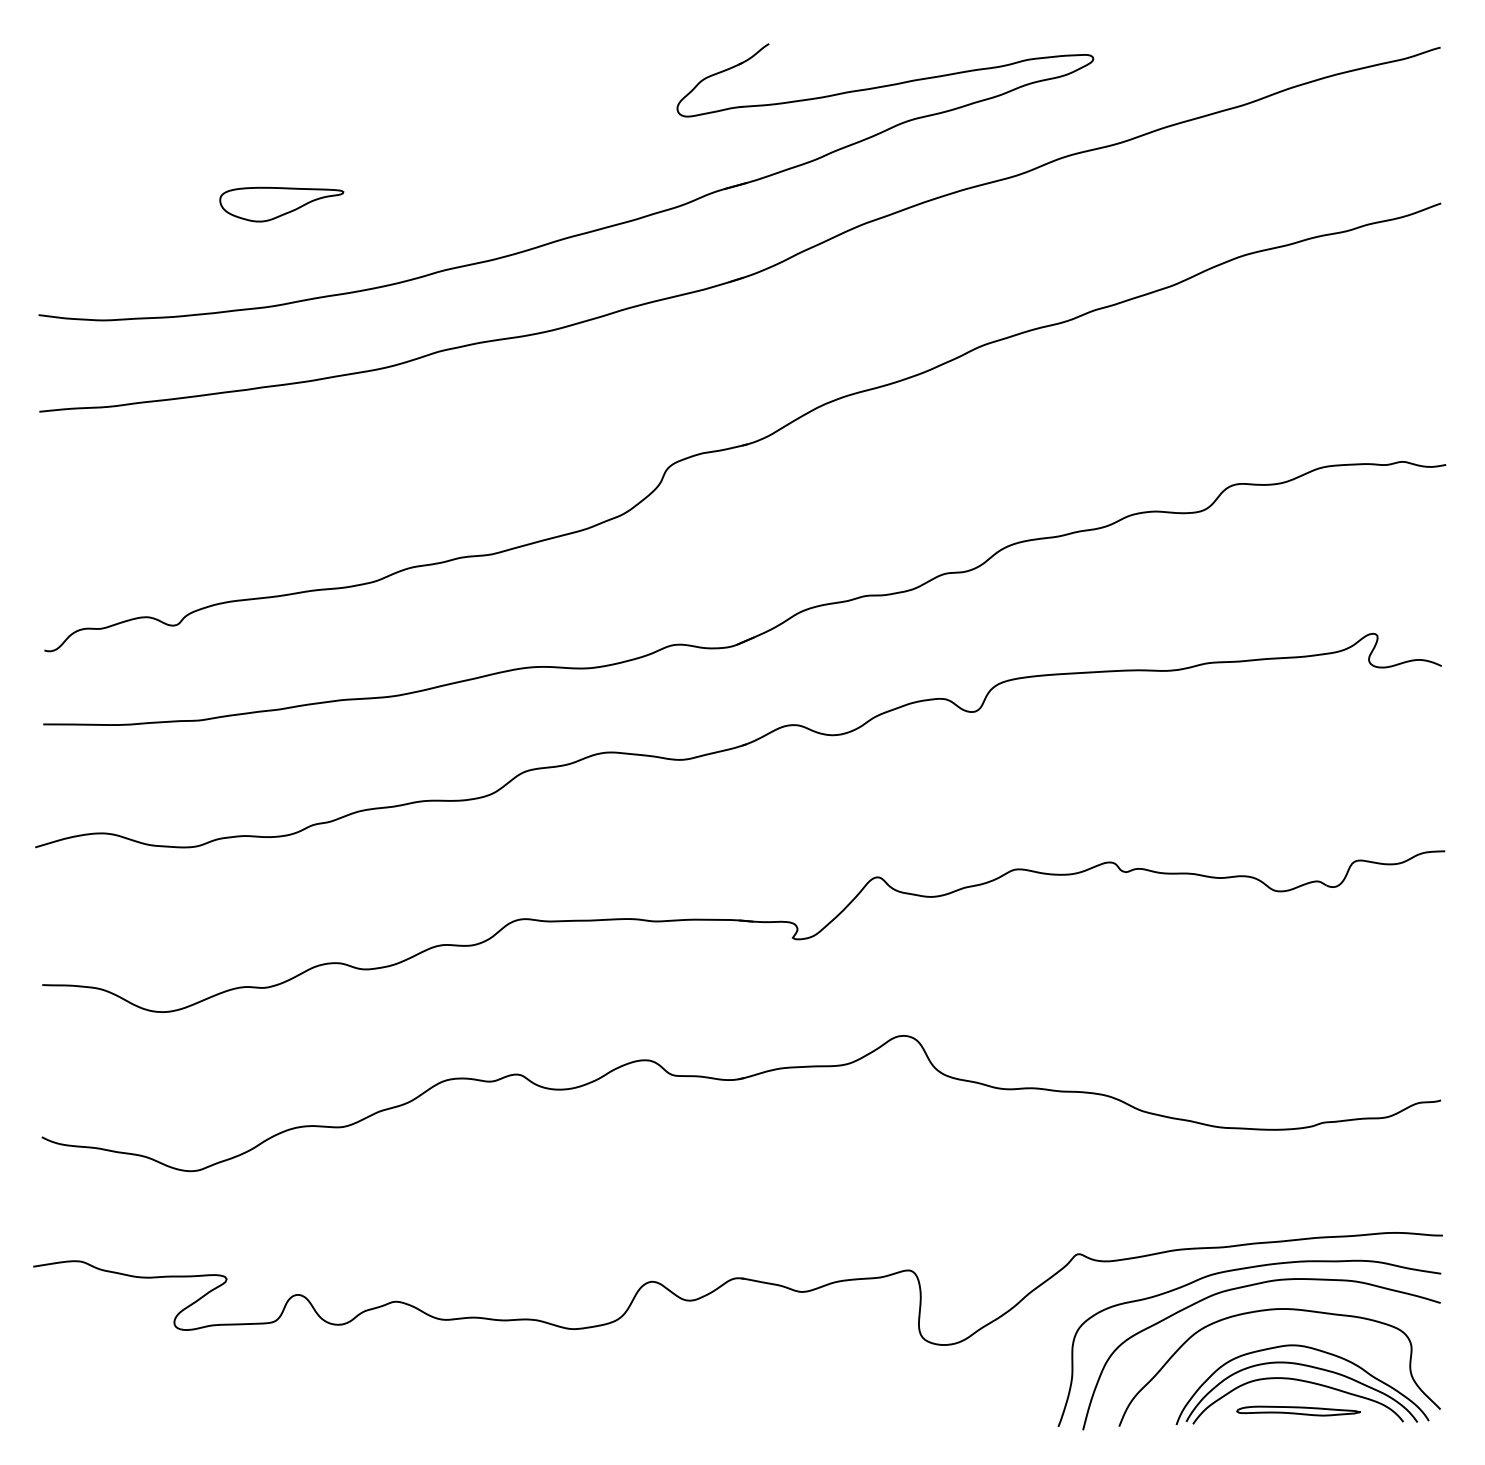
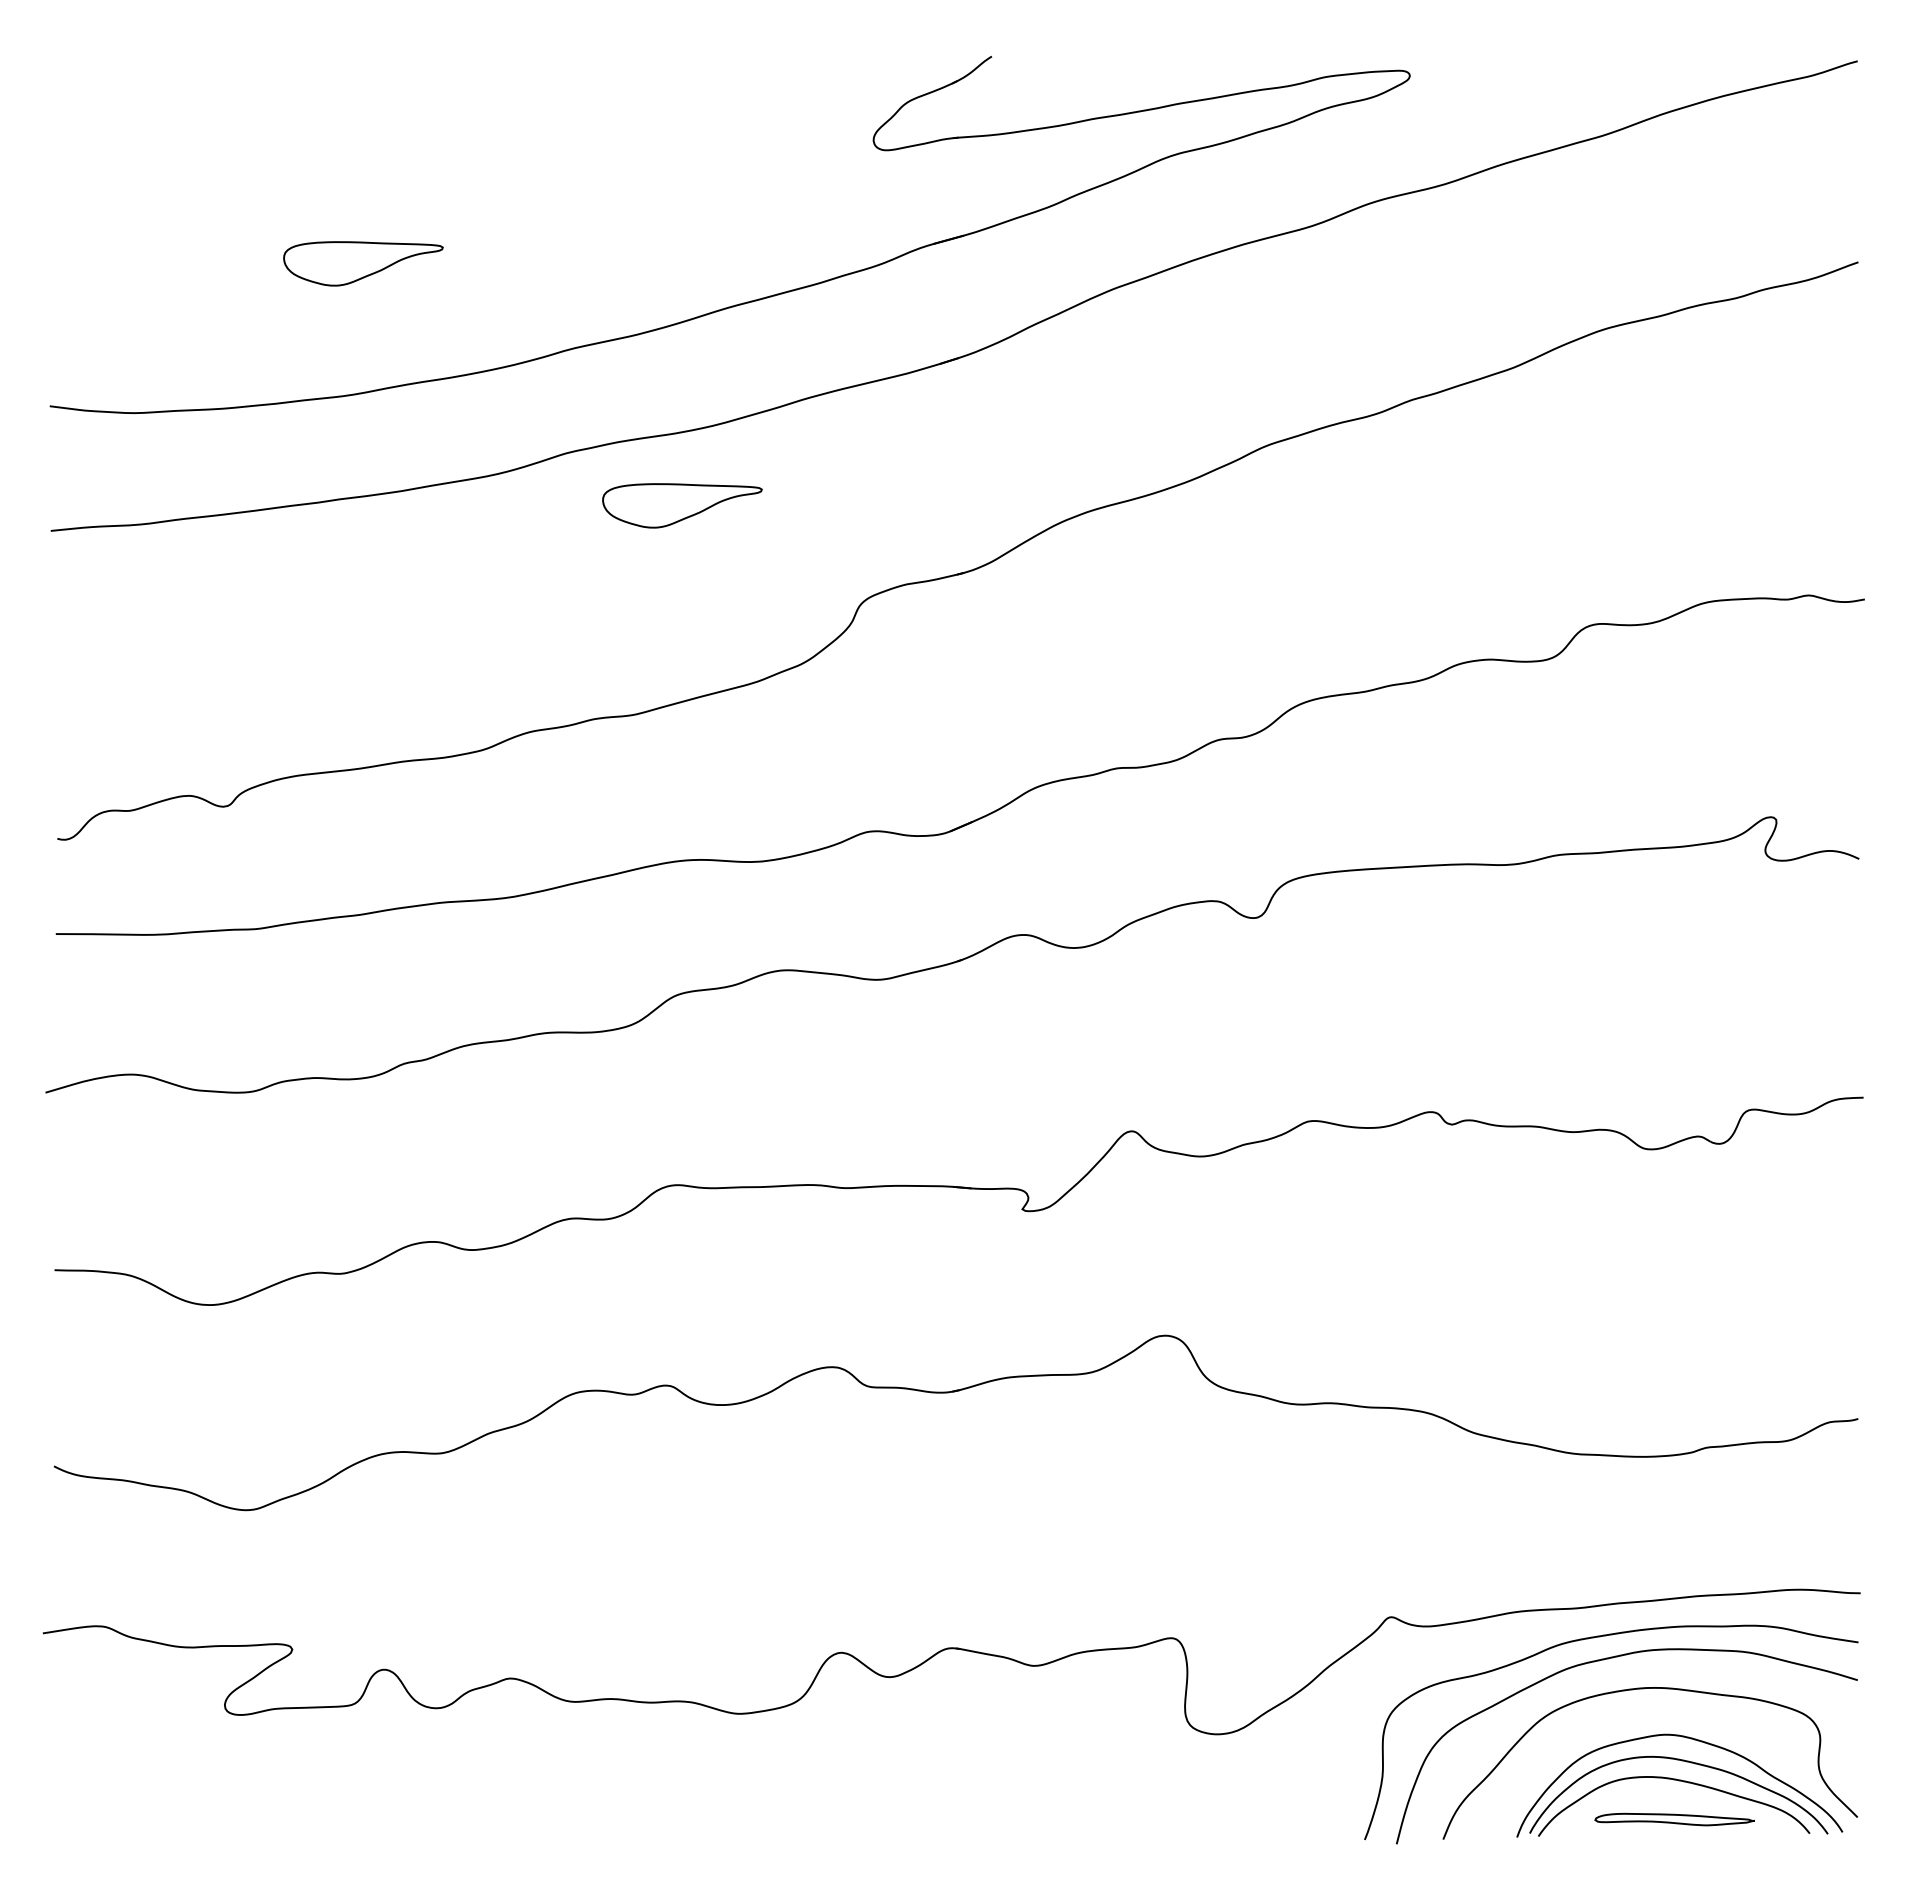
part: (529, 392) -> (682, 505), added

